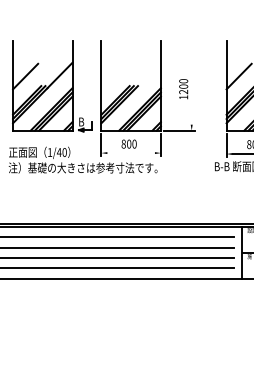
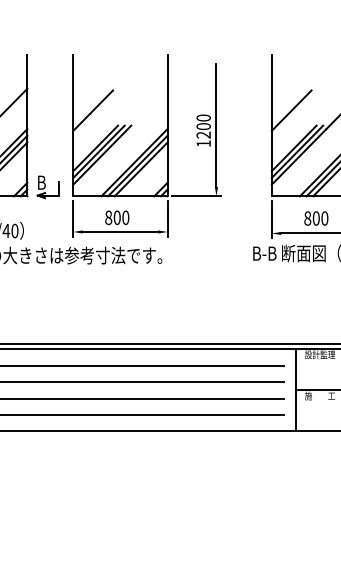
line: (113, 76) -> (92, 110), added
line: (191, 85) -> (216, 124), added
line: (130, 153) -> (119, 232), added

